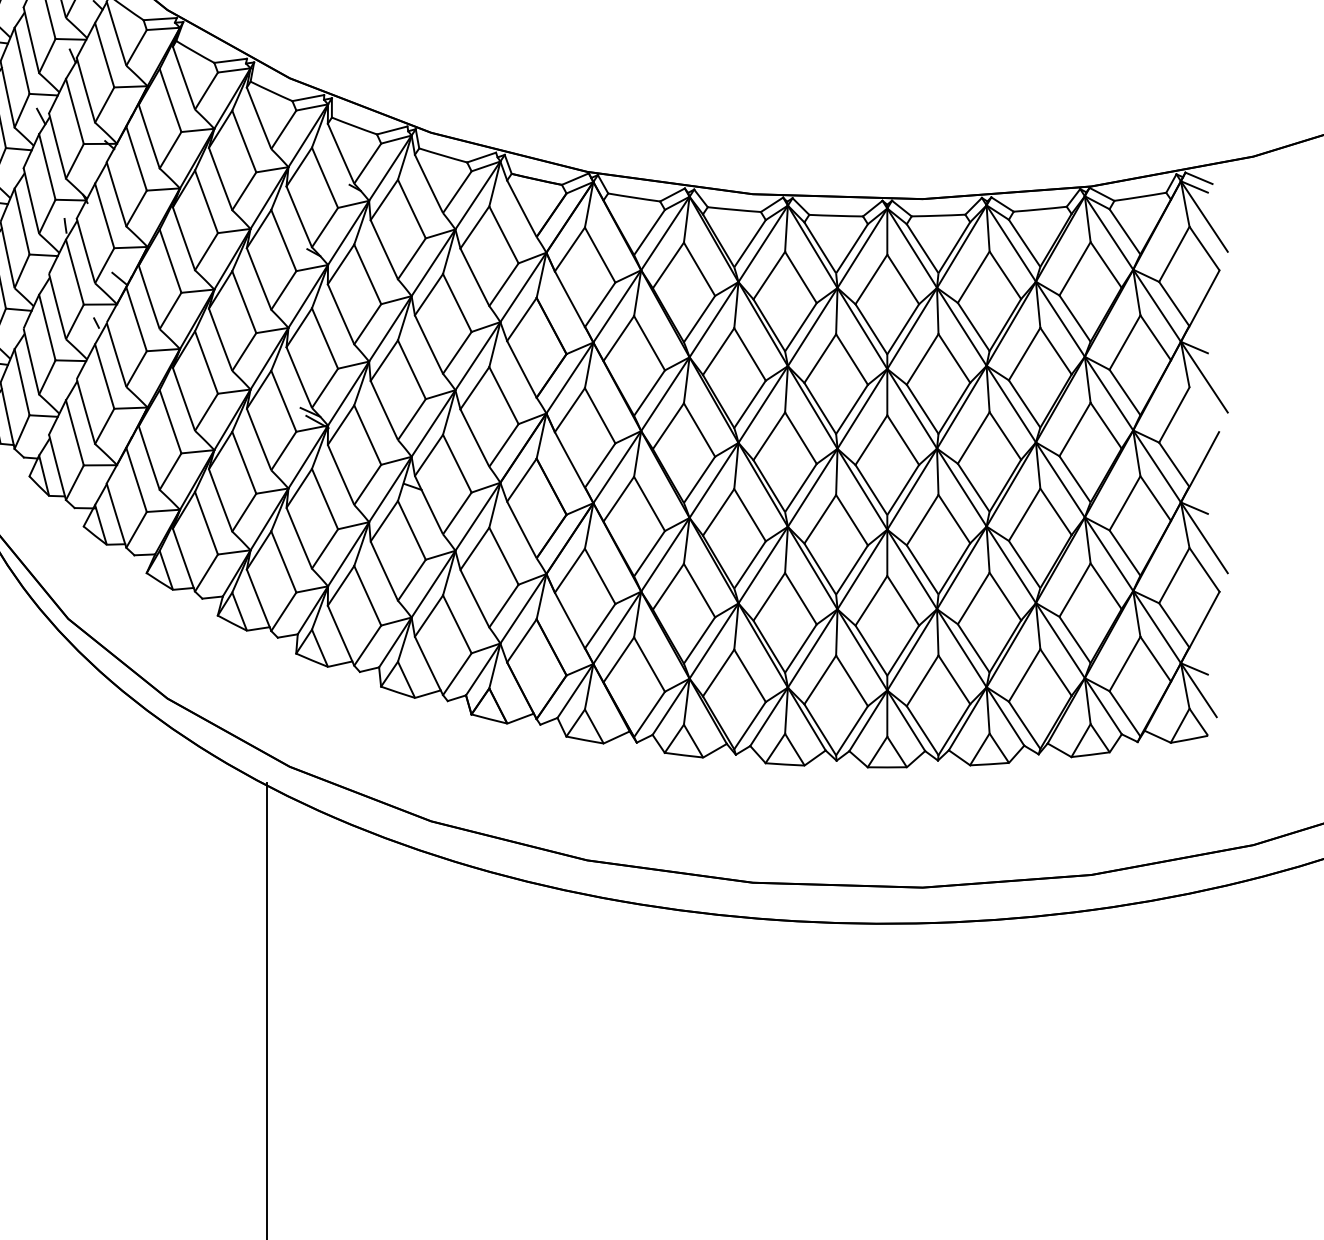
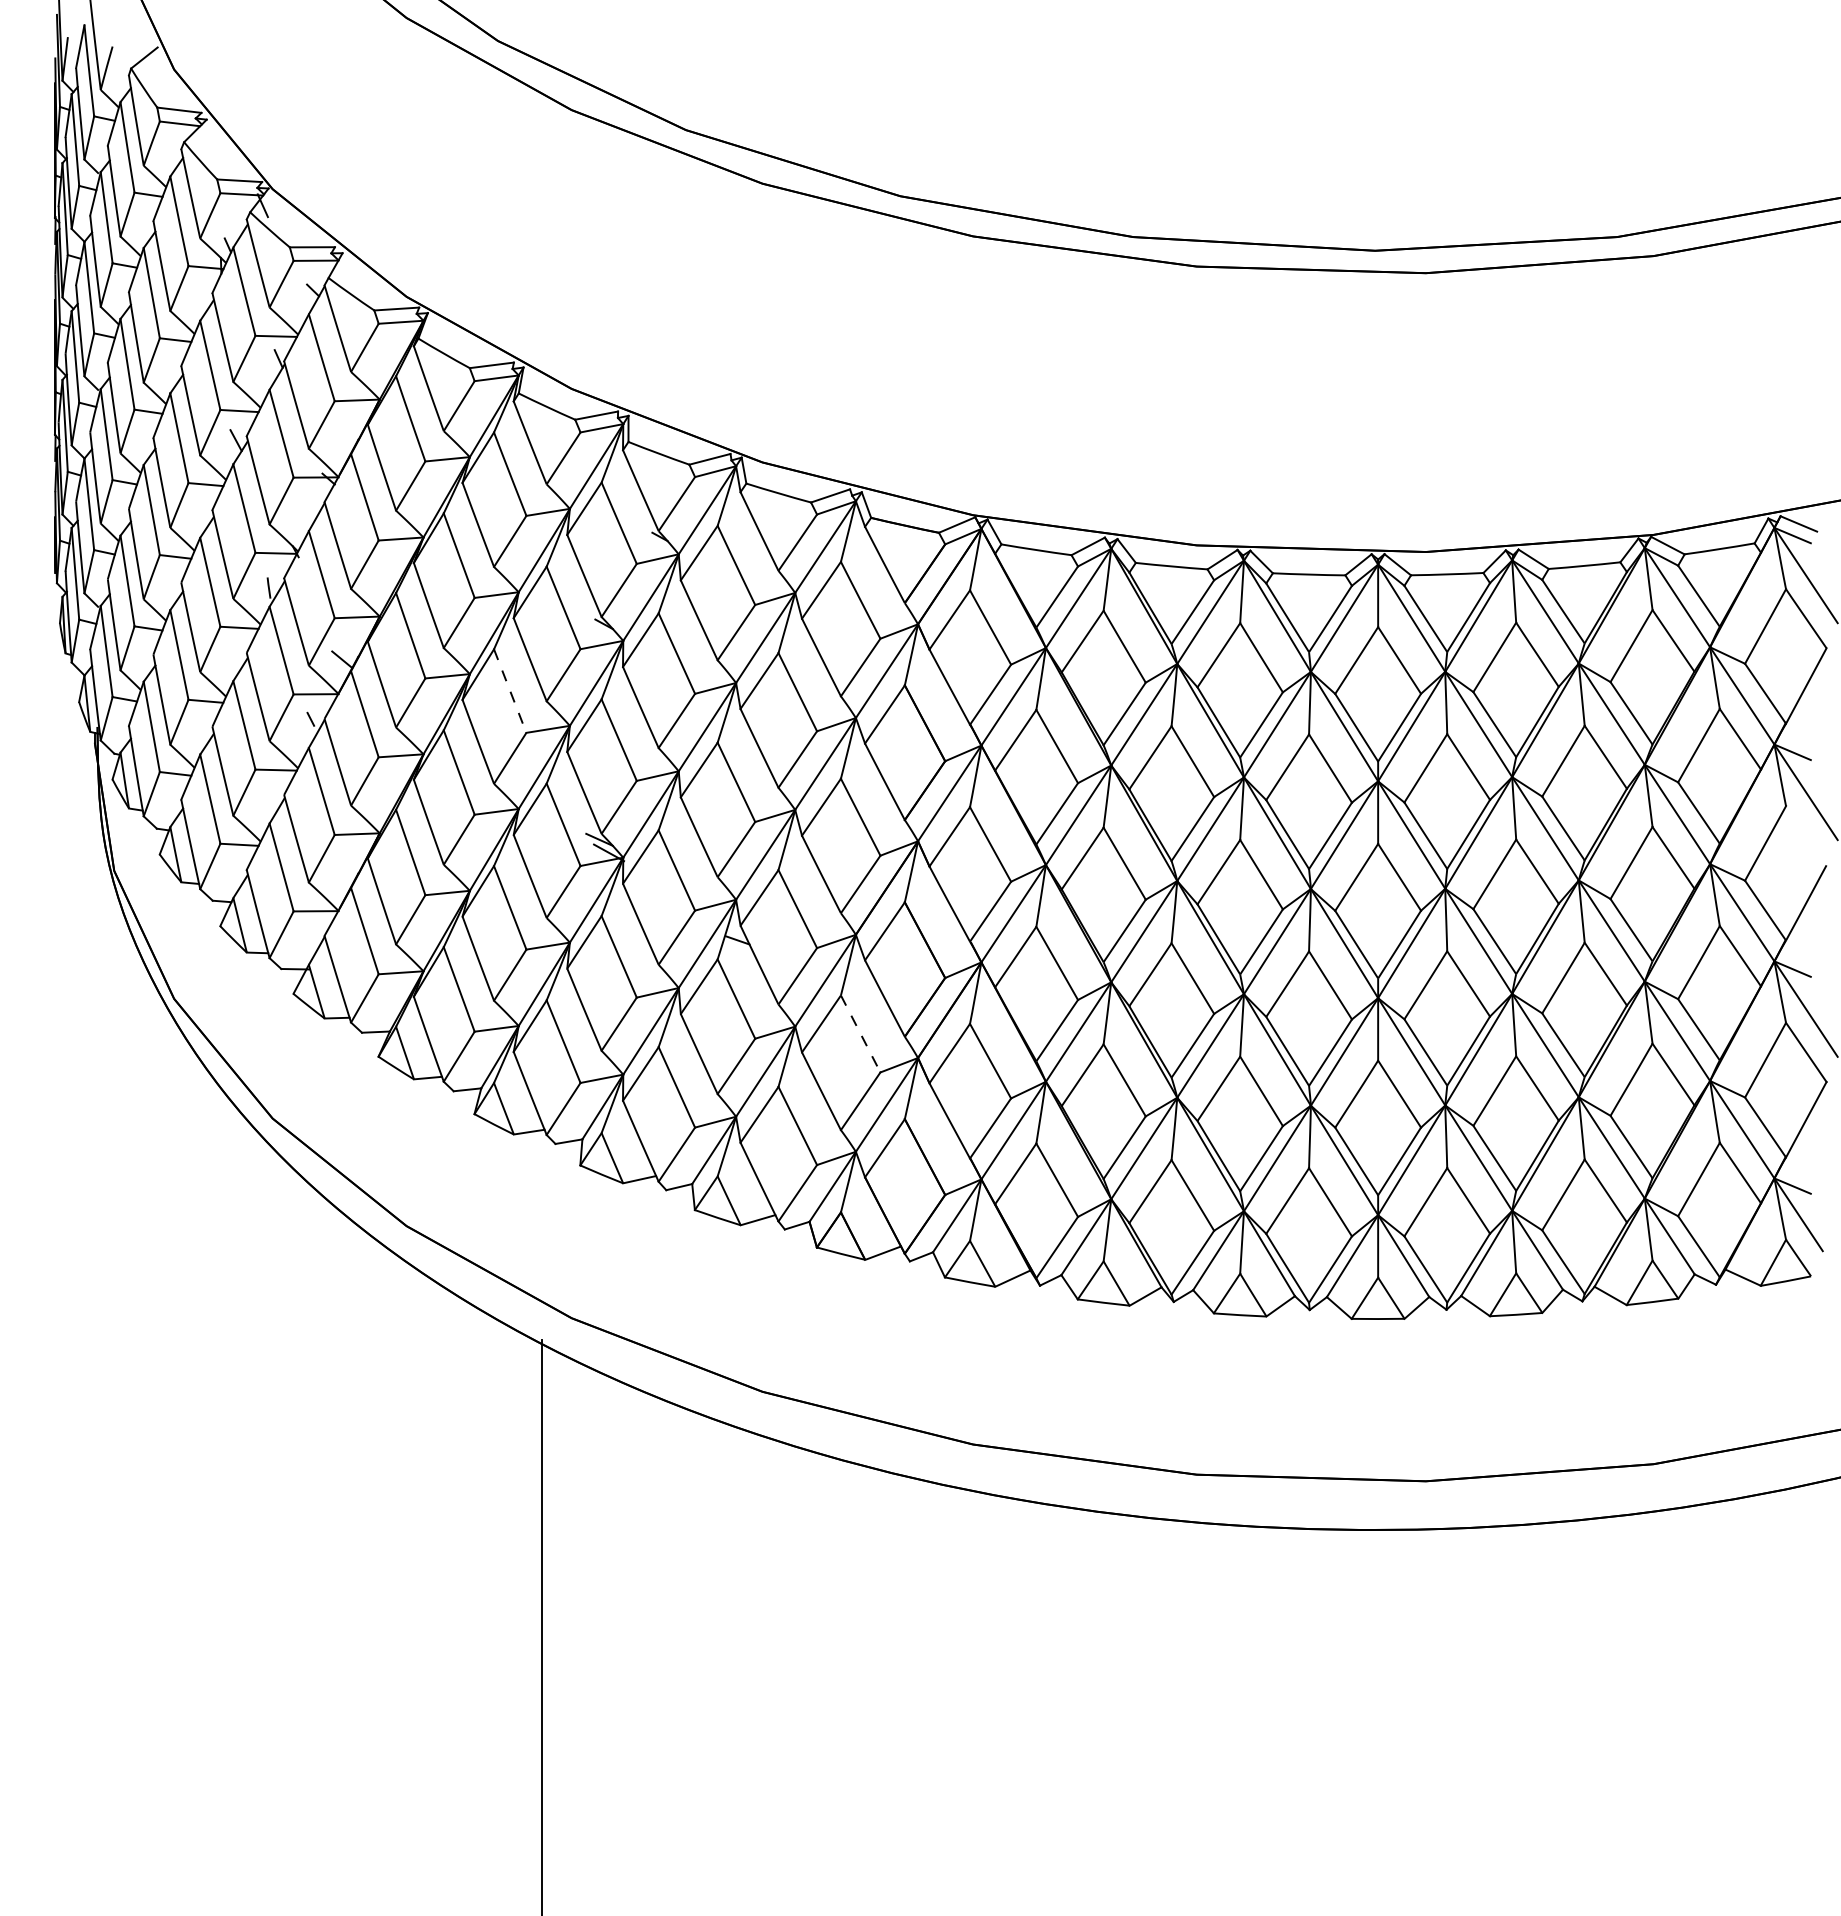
line: (244, 302) -> (510, 691), solid -> dashed
line: (503, 556) -> (860, 1034), solid -> dashed

